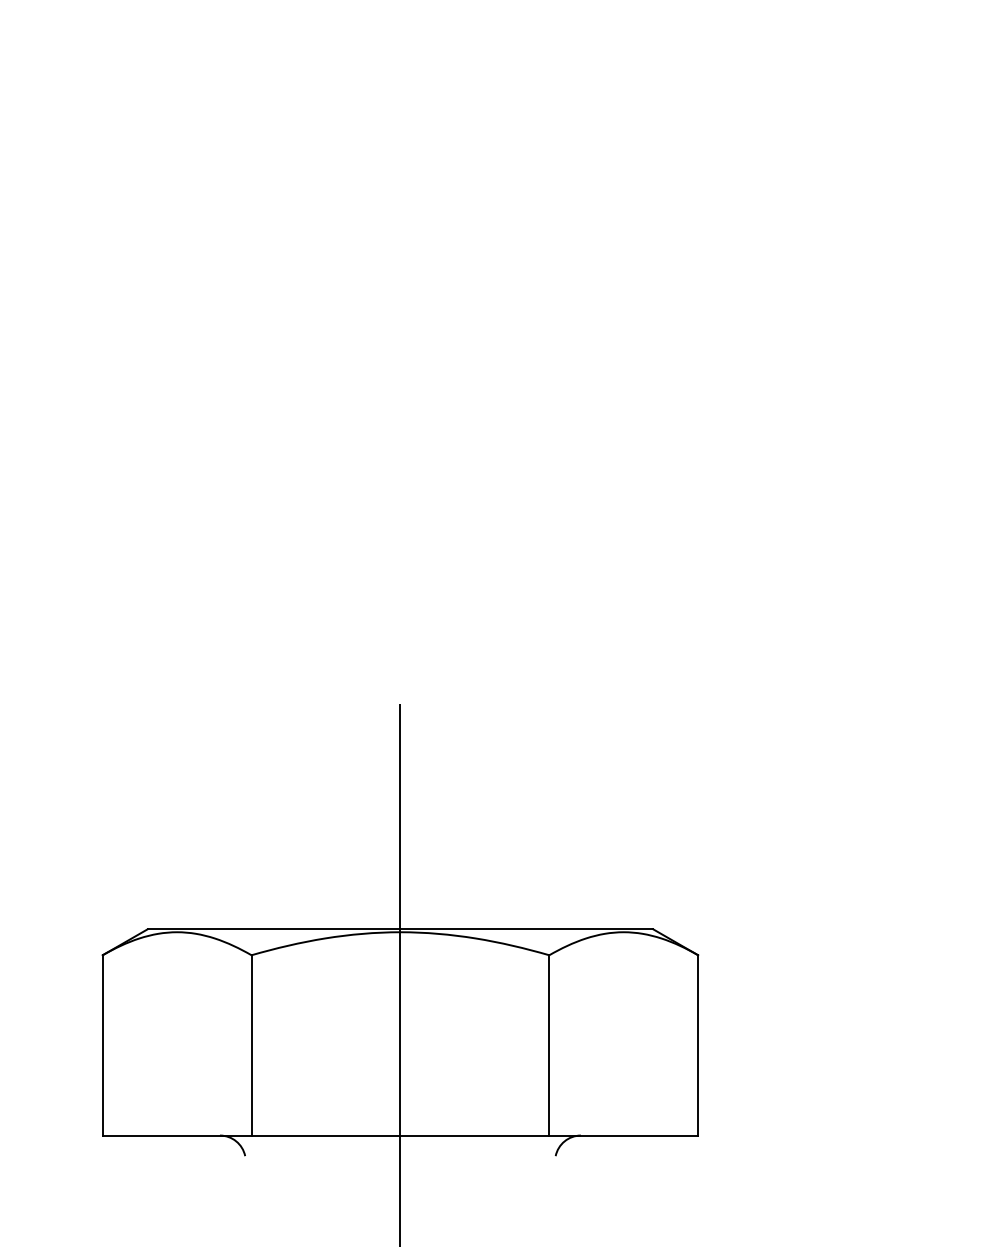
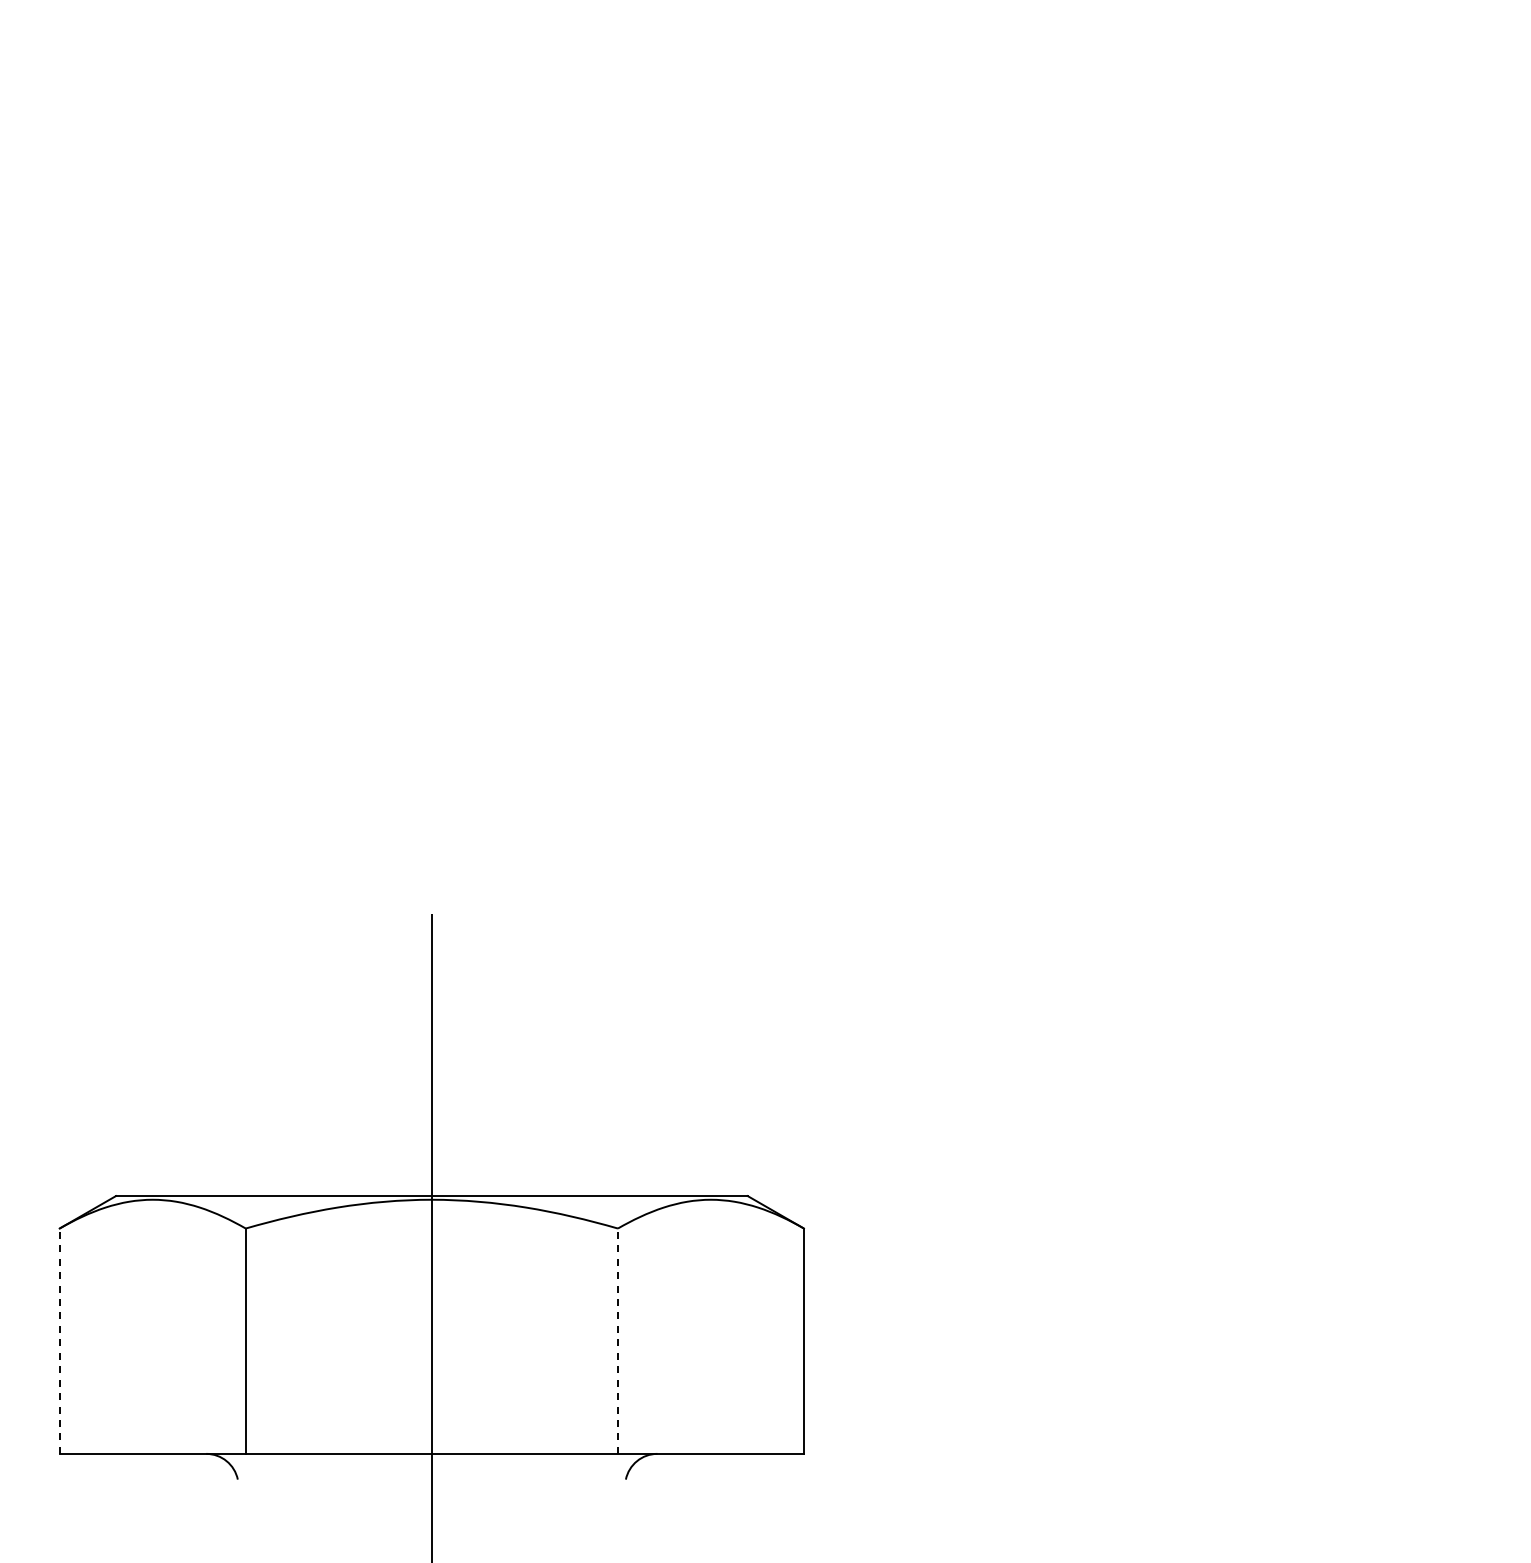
line: (102, 1045) -> (59, 1341), solid -> dashed
line: (548, 1045) -> (617, 1341), solid -> dashed

